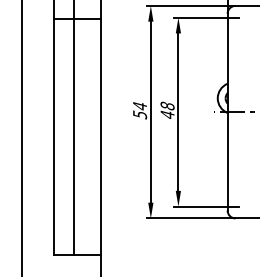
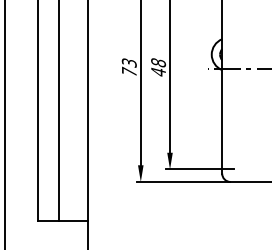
text: (140, 110) -> (129, 67), 54 -> 73

